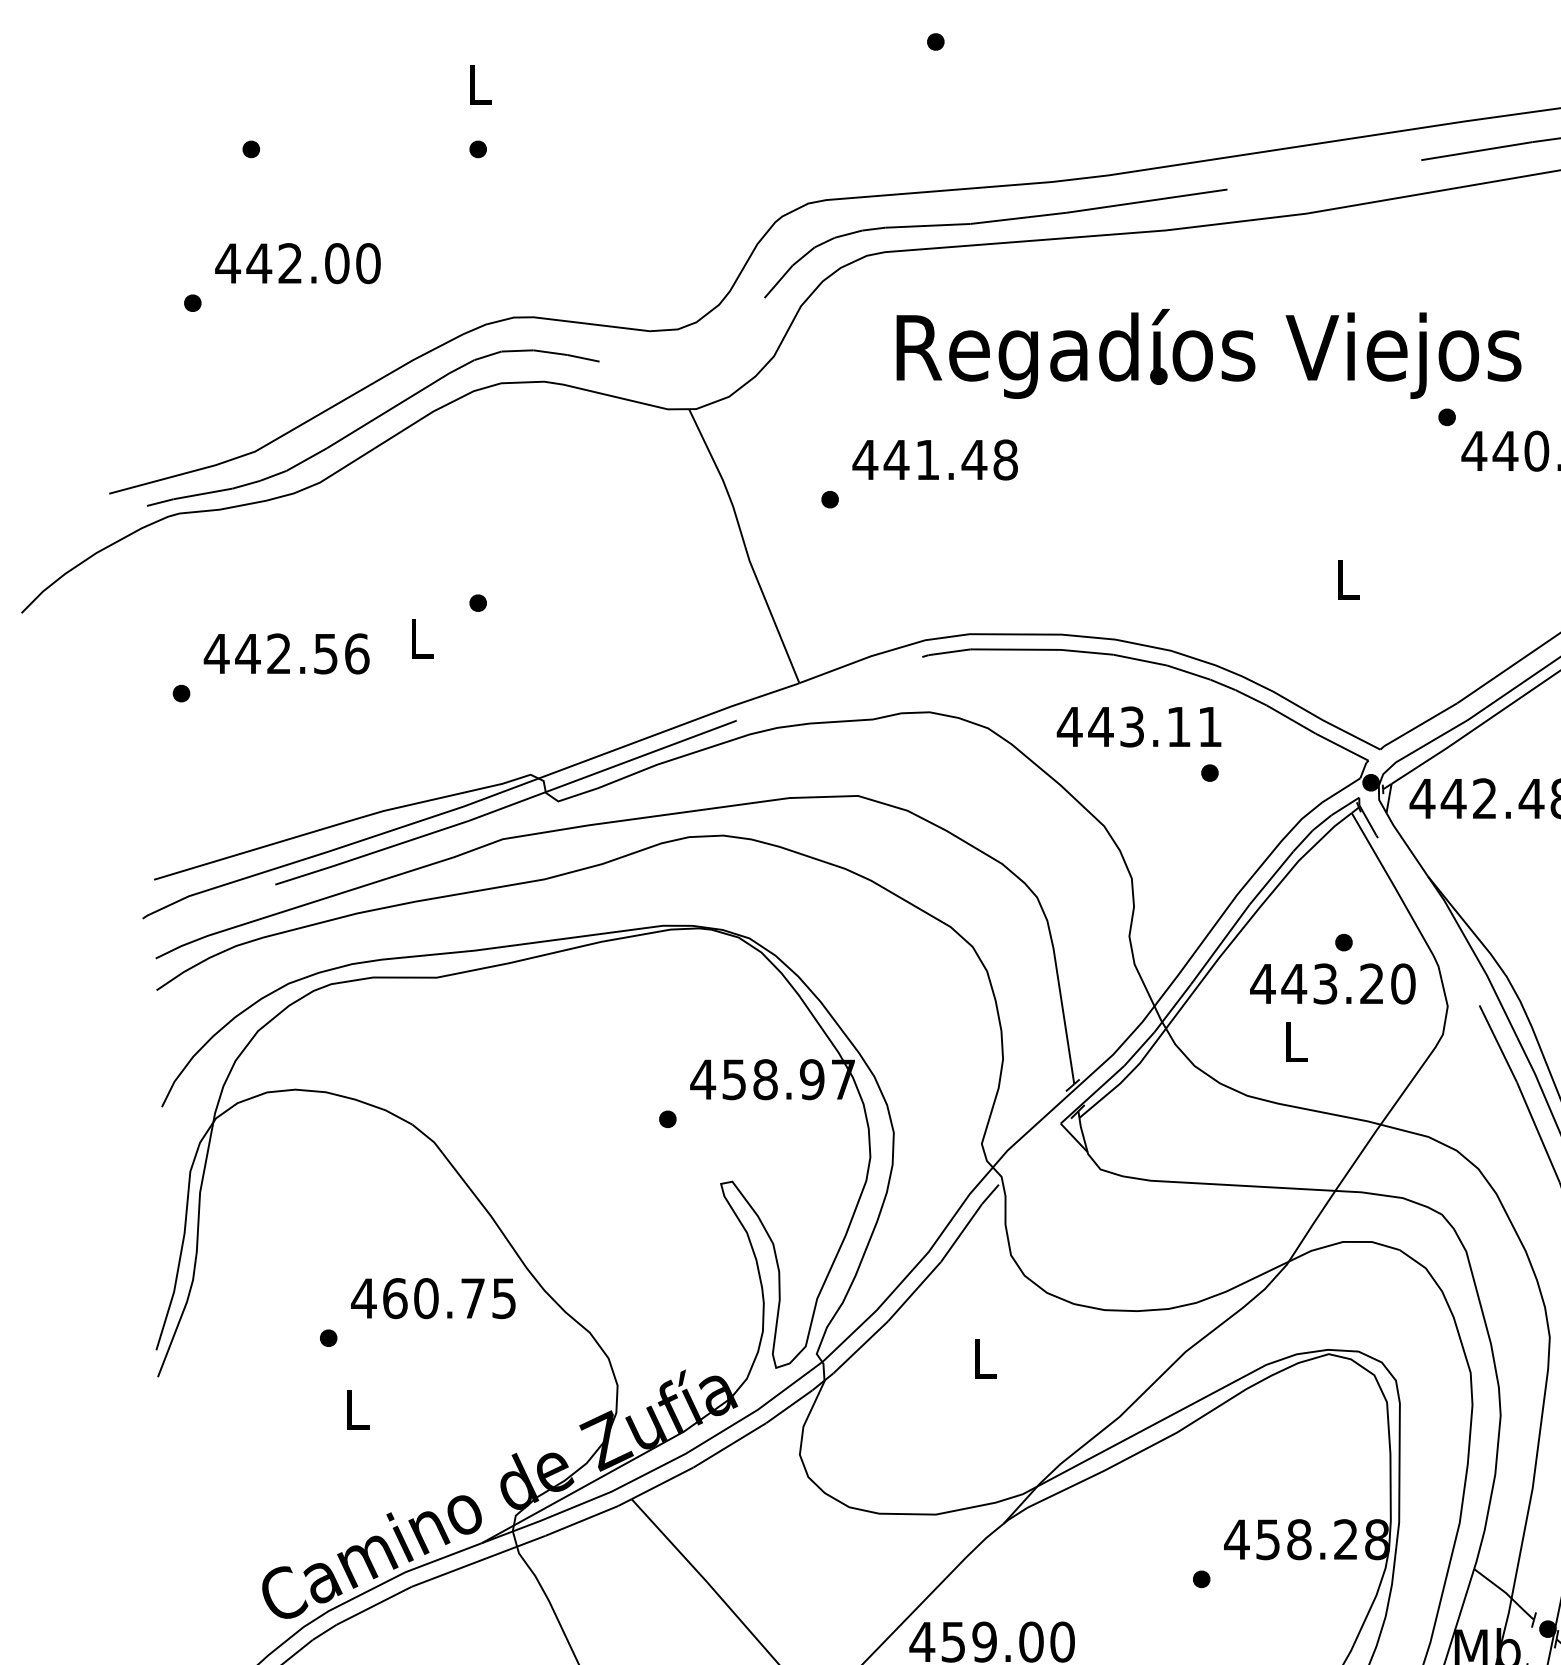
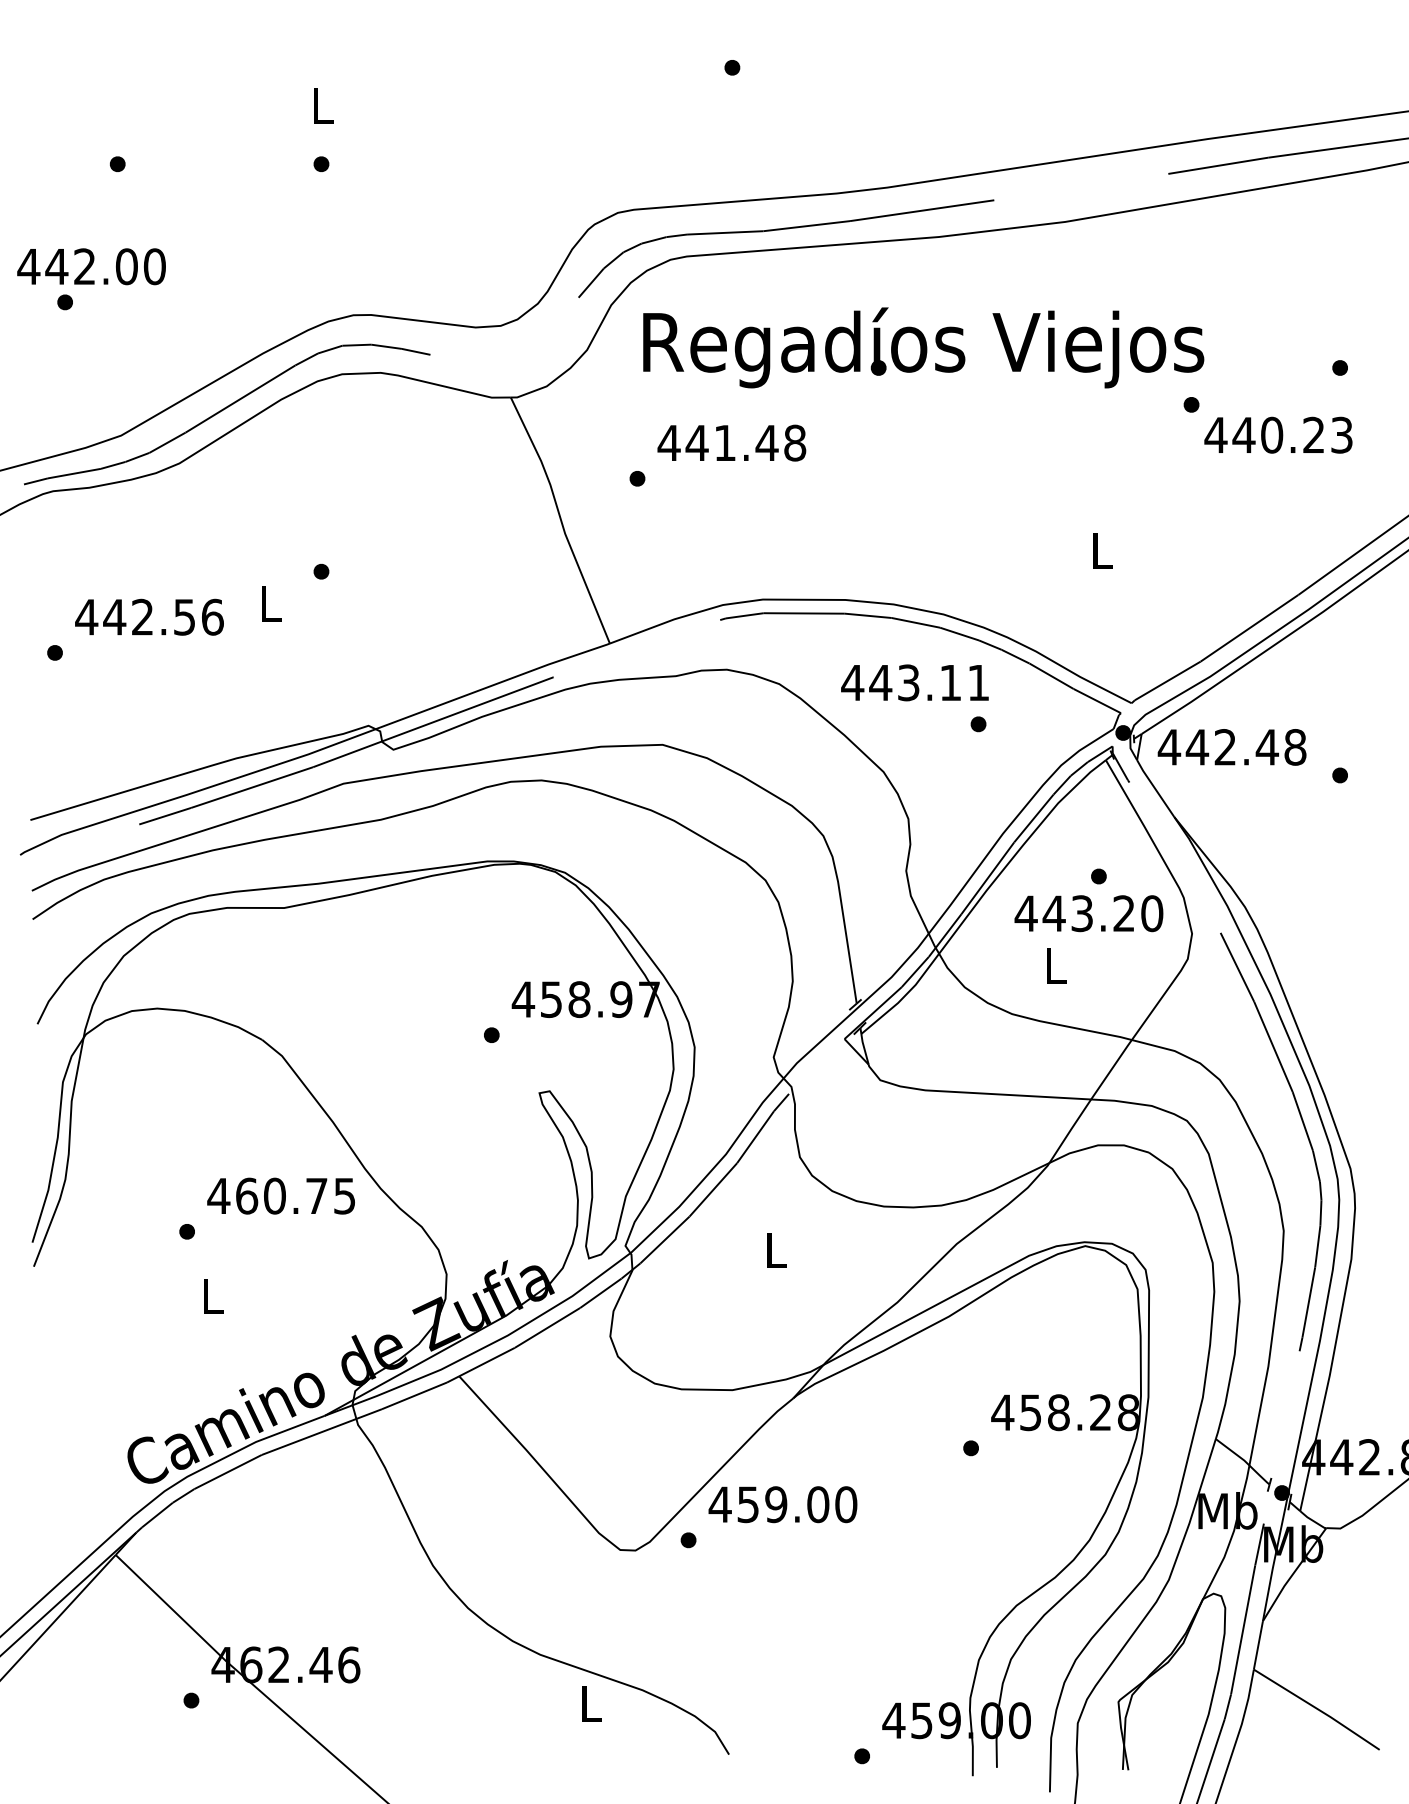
text: (297, 263) -> (91, 266), moved
text: (1208, 353) -> (923, 347), moved

